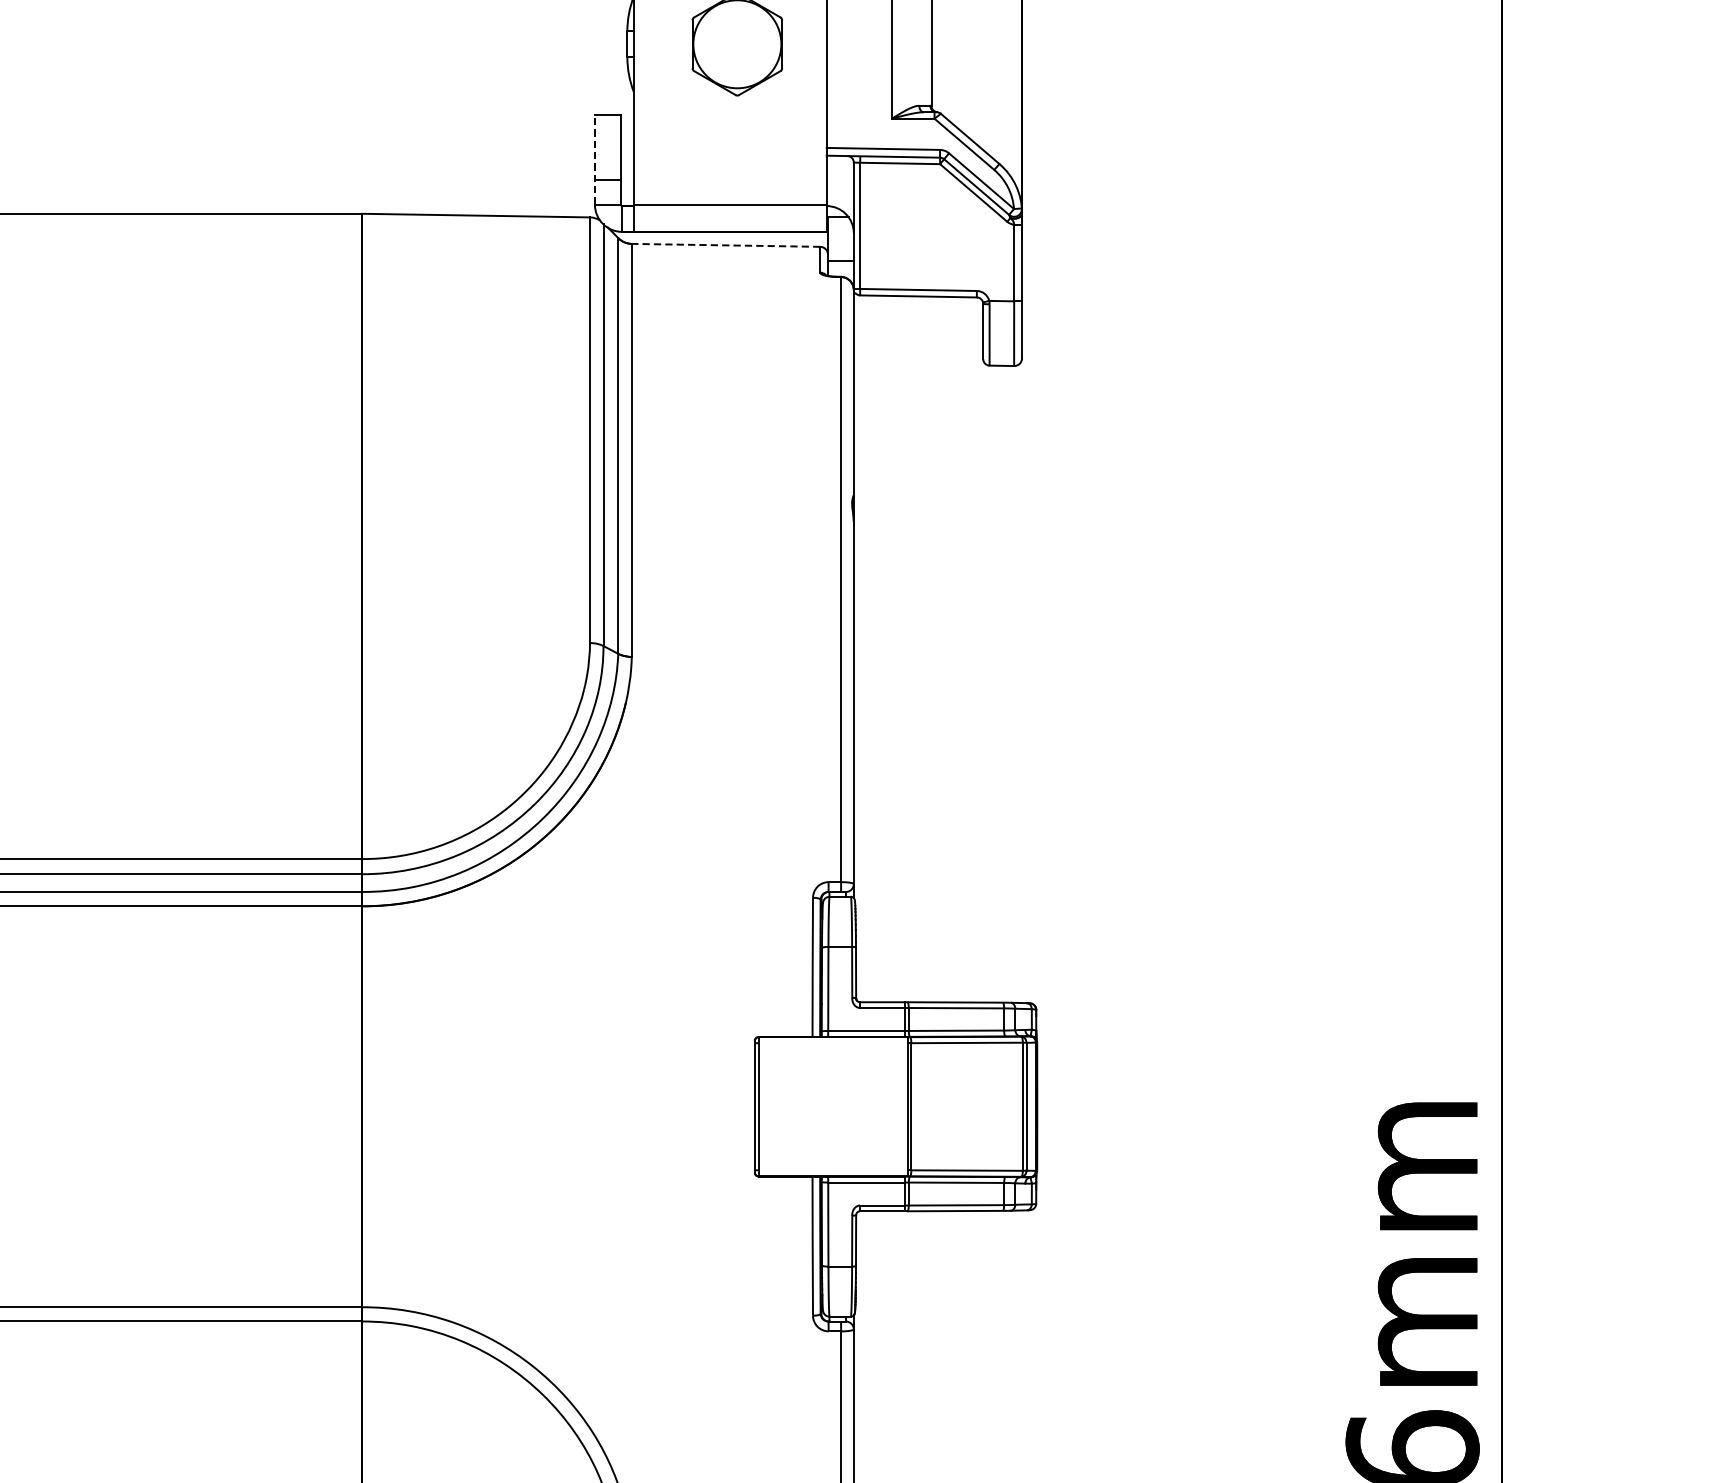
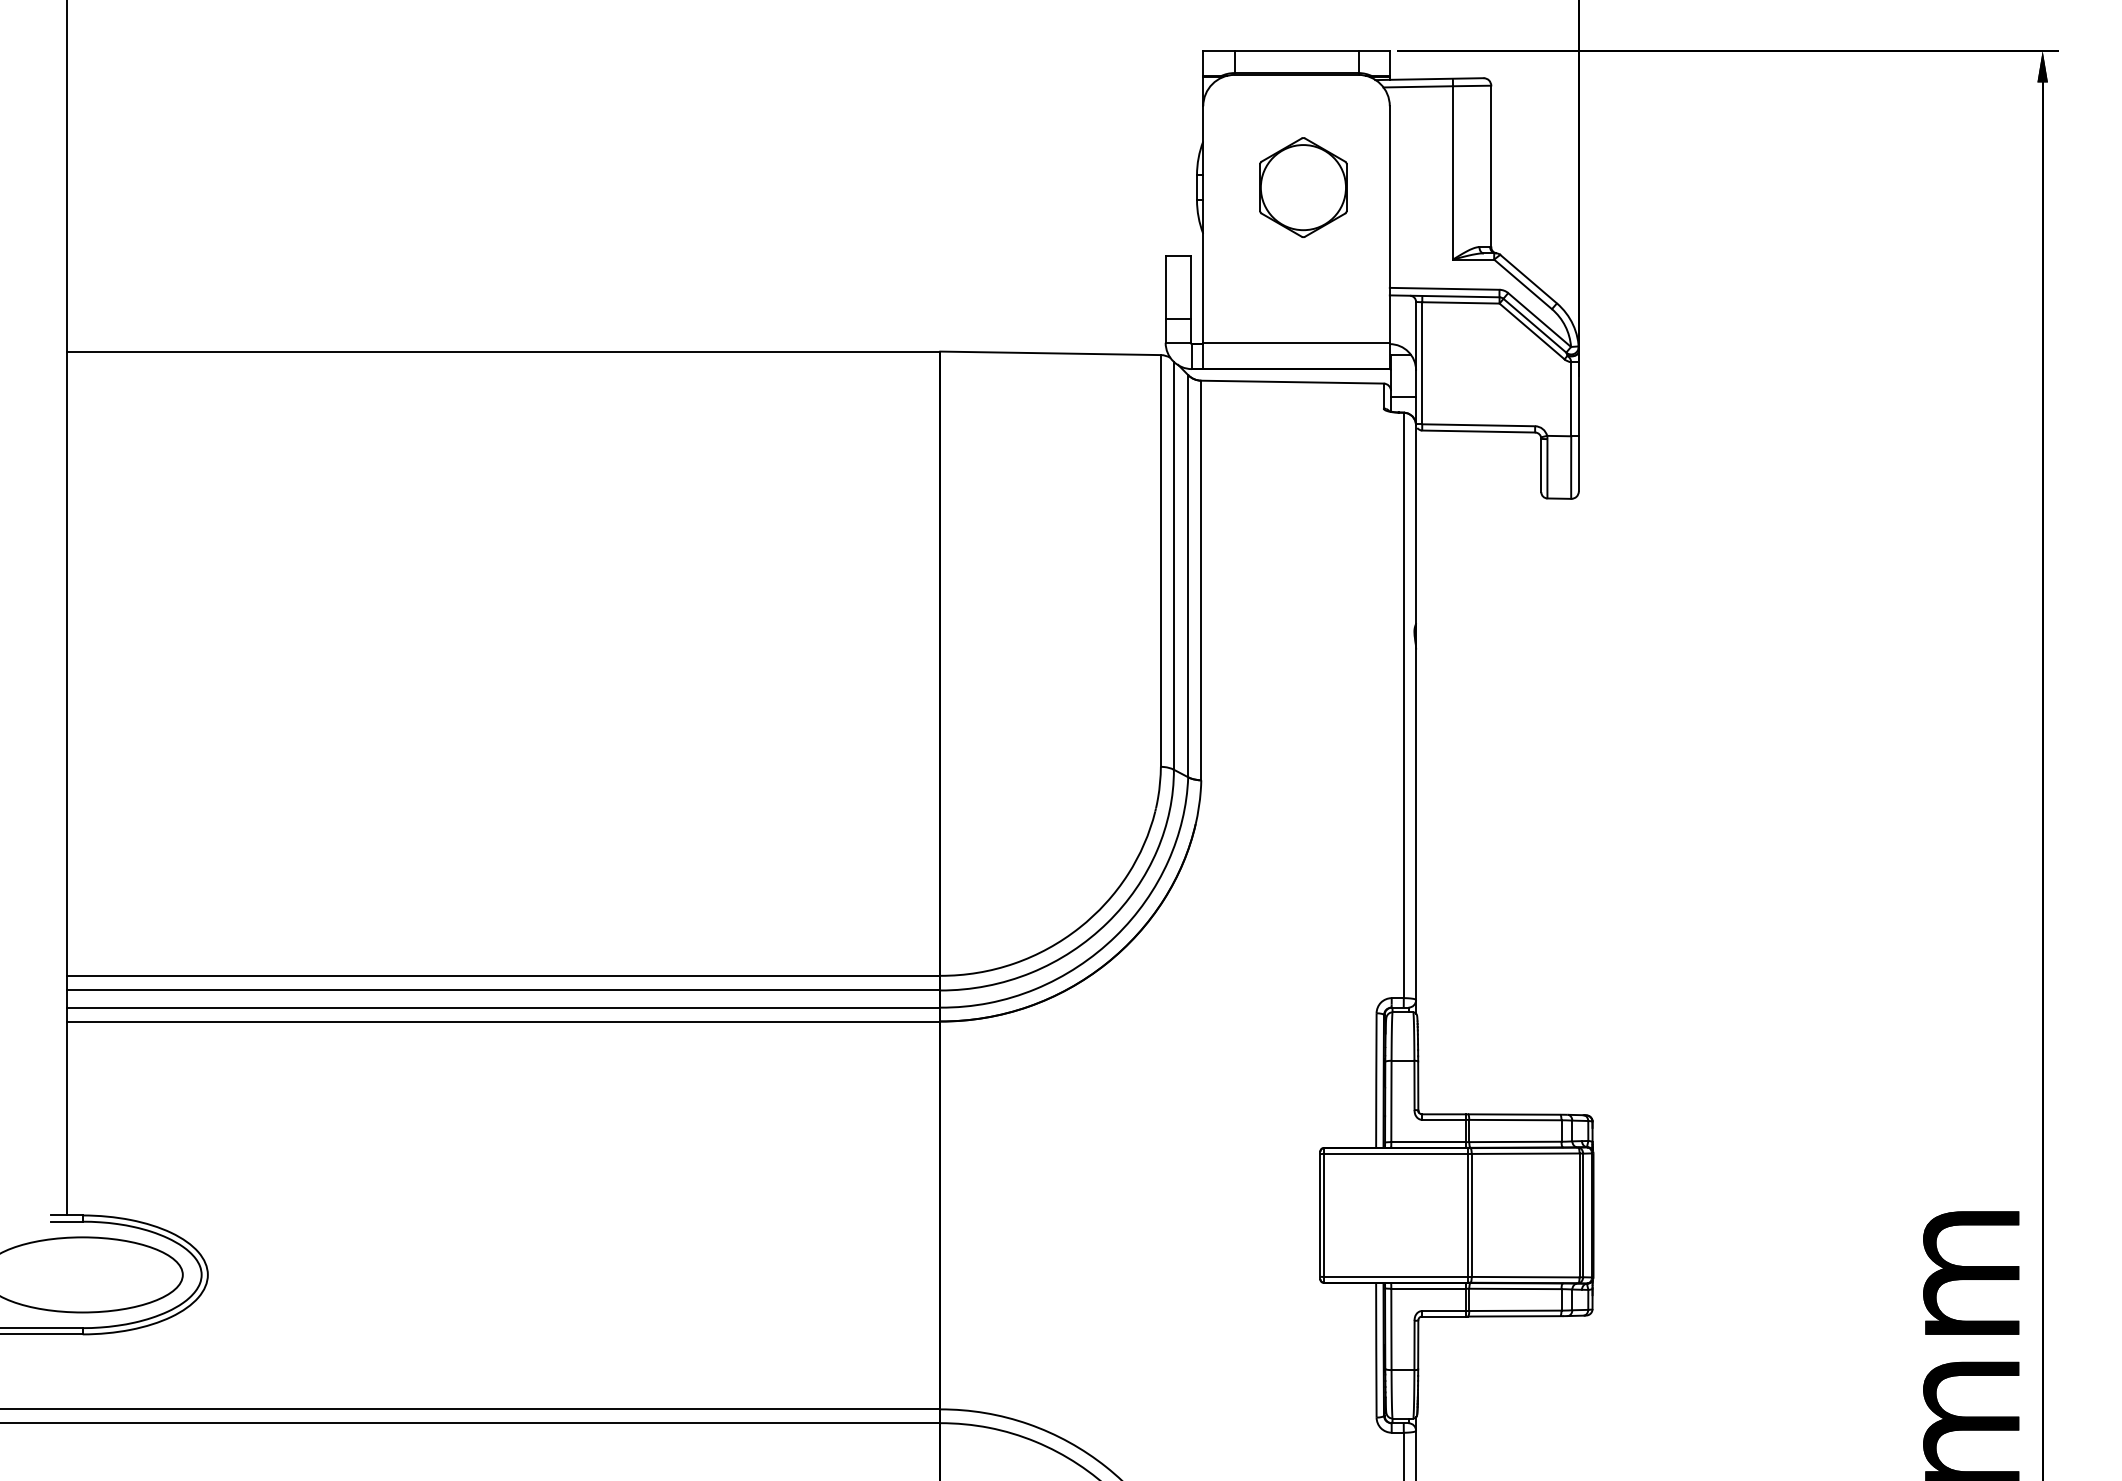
line: (594, 159) -> (1165, 299), dashed -> solid
line: (726, 245) -> (1292, 382), dashed -> solid
line: (833, 1042) -> (1396, 1153), added
line: (833, 1169) -> (1396, 1276), added

